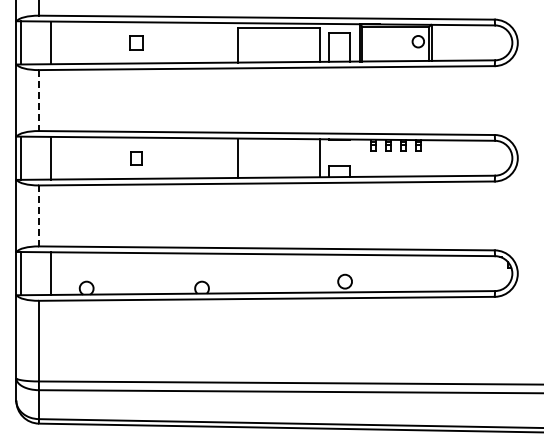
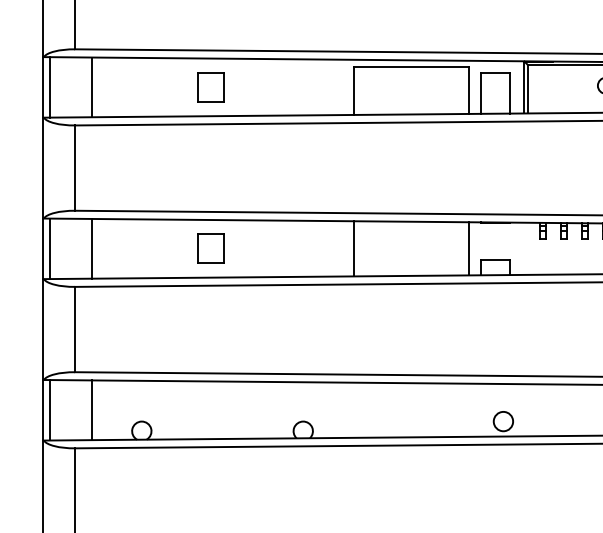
part: (136, 42) -> (211, 86), size x1.43
line: (38, 101) -> (74, 169), dashed -> solid
part: (136, 158) -> (211, 249), size x1.67
line: (38, 216) -> (74, 330), dashed -> solid

